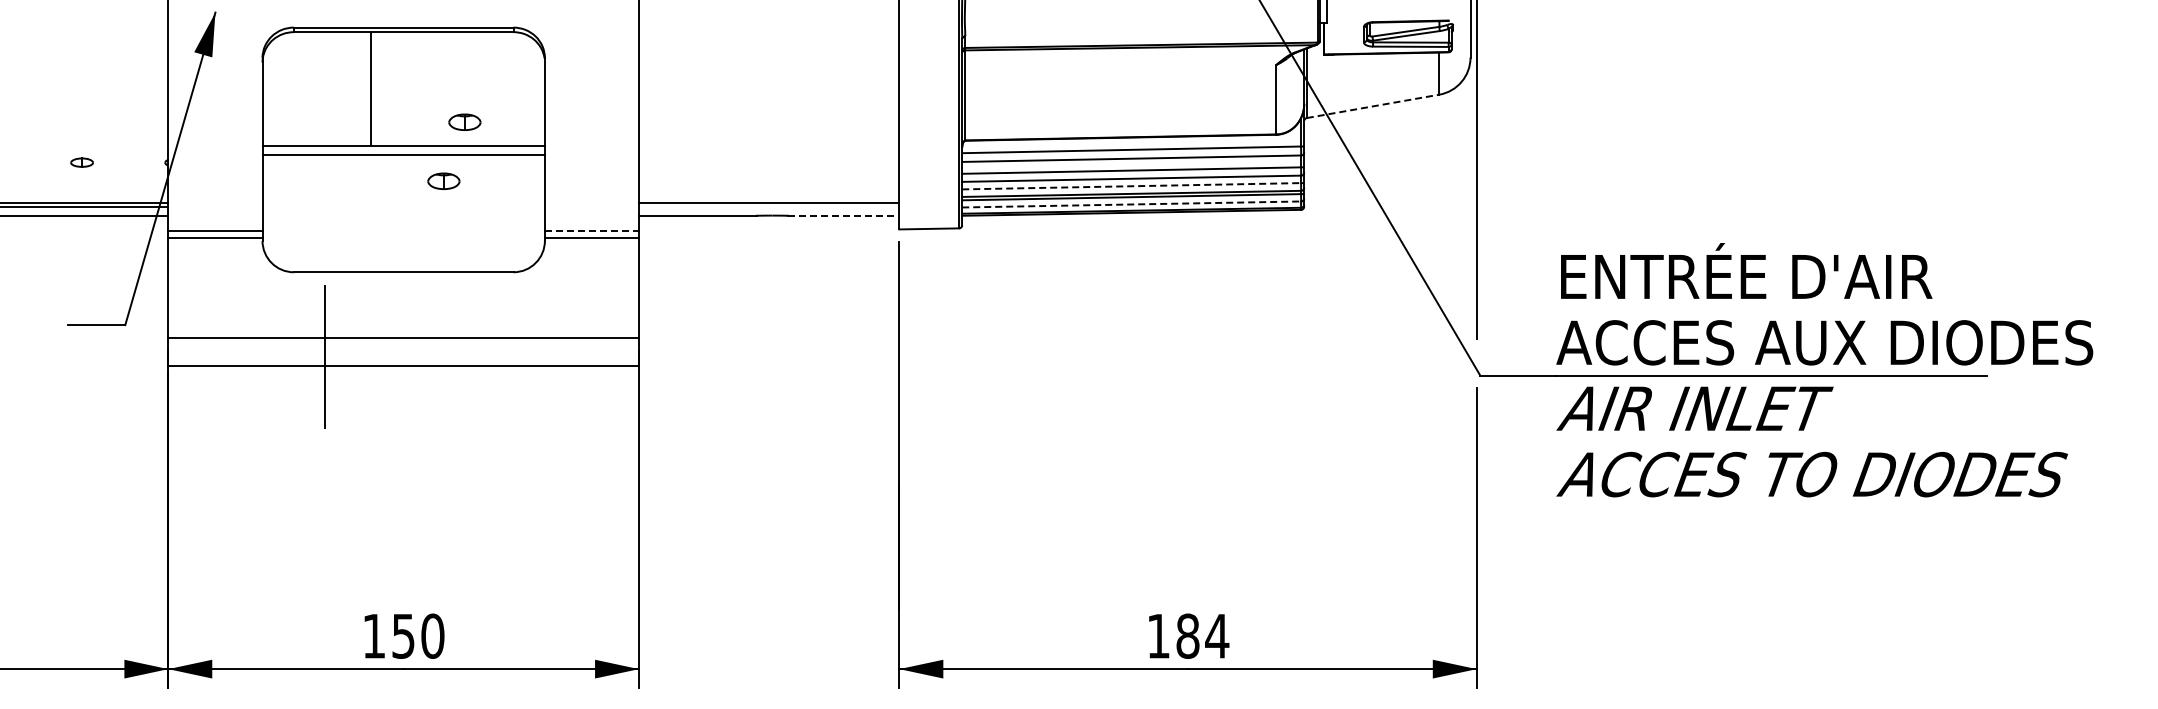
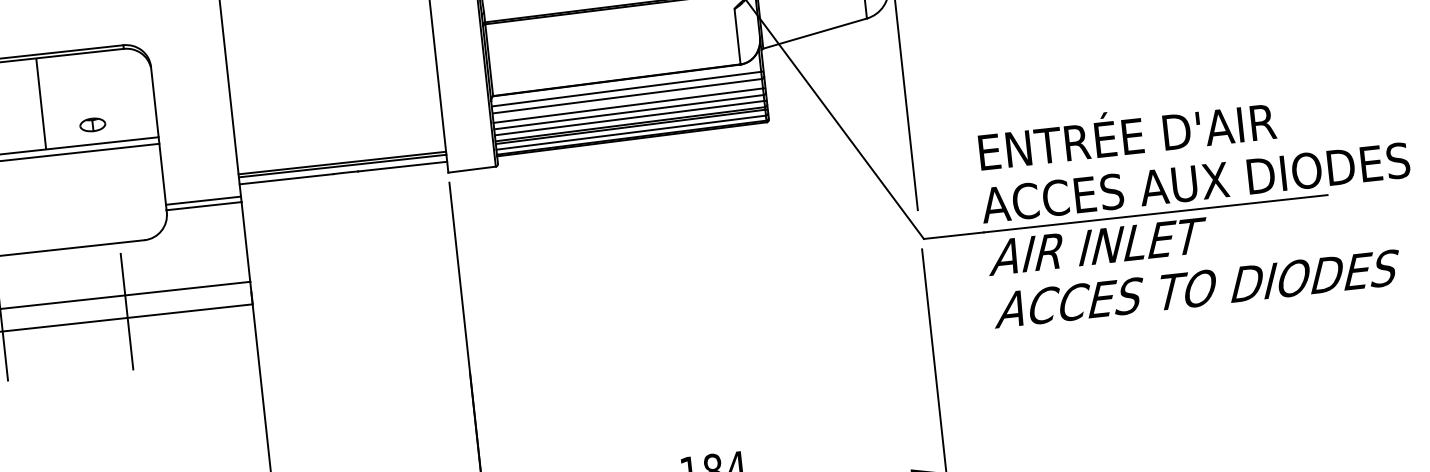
line: (370, 89) -> (41, 104), moved
line: (1373, 106) -> (815, 33), dashed -> solid
part: (443, 180) -> (80, 173), removed
line: (1132, 186) -> (630, 118), dashed -> solid
line: (1132, 204) -> (631, 132), dashed -> solid
line: (769, 207) -> (342, 166), added
line: (843, 215) -> (402, 166), dashed -> solid
line: (592, 231) -> (203, 200), dashed -> solid
line: (482, 358) -> (127, 311), added

